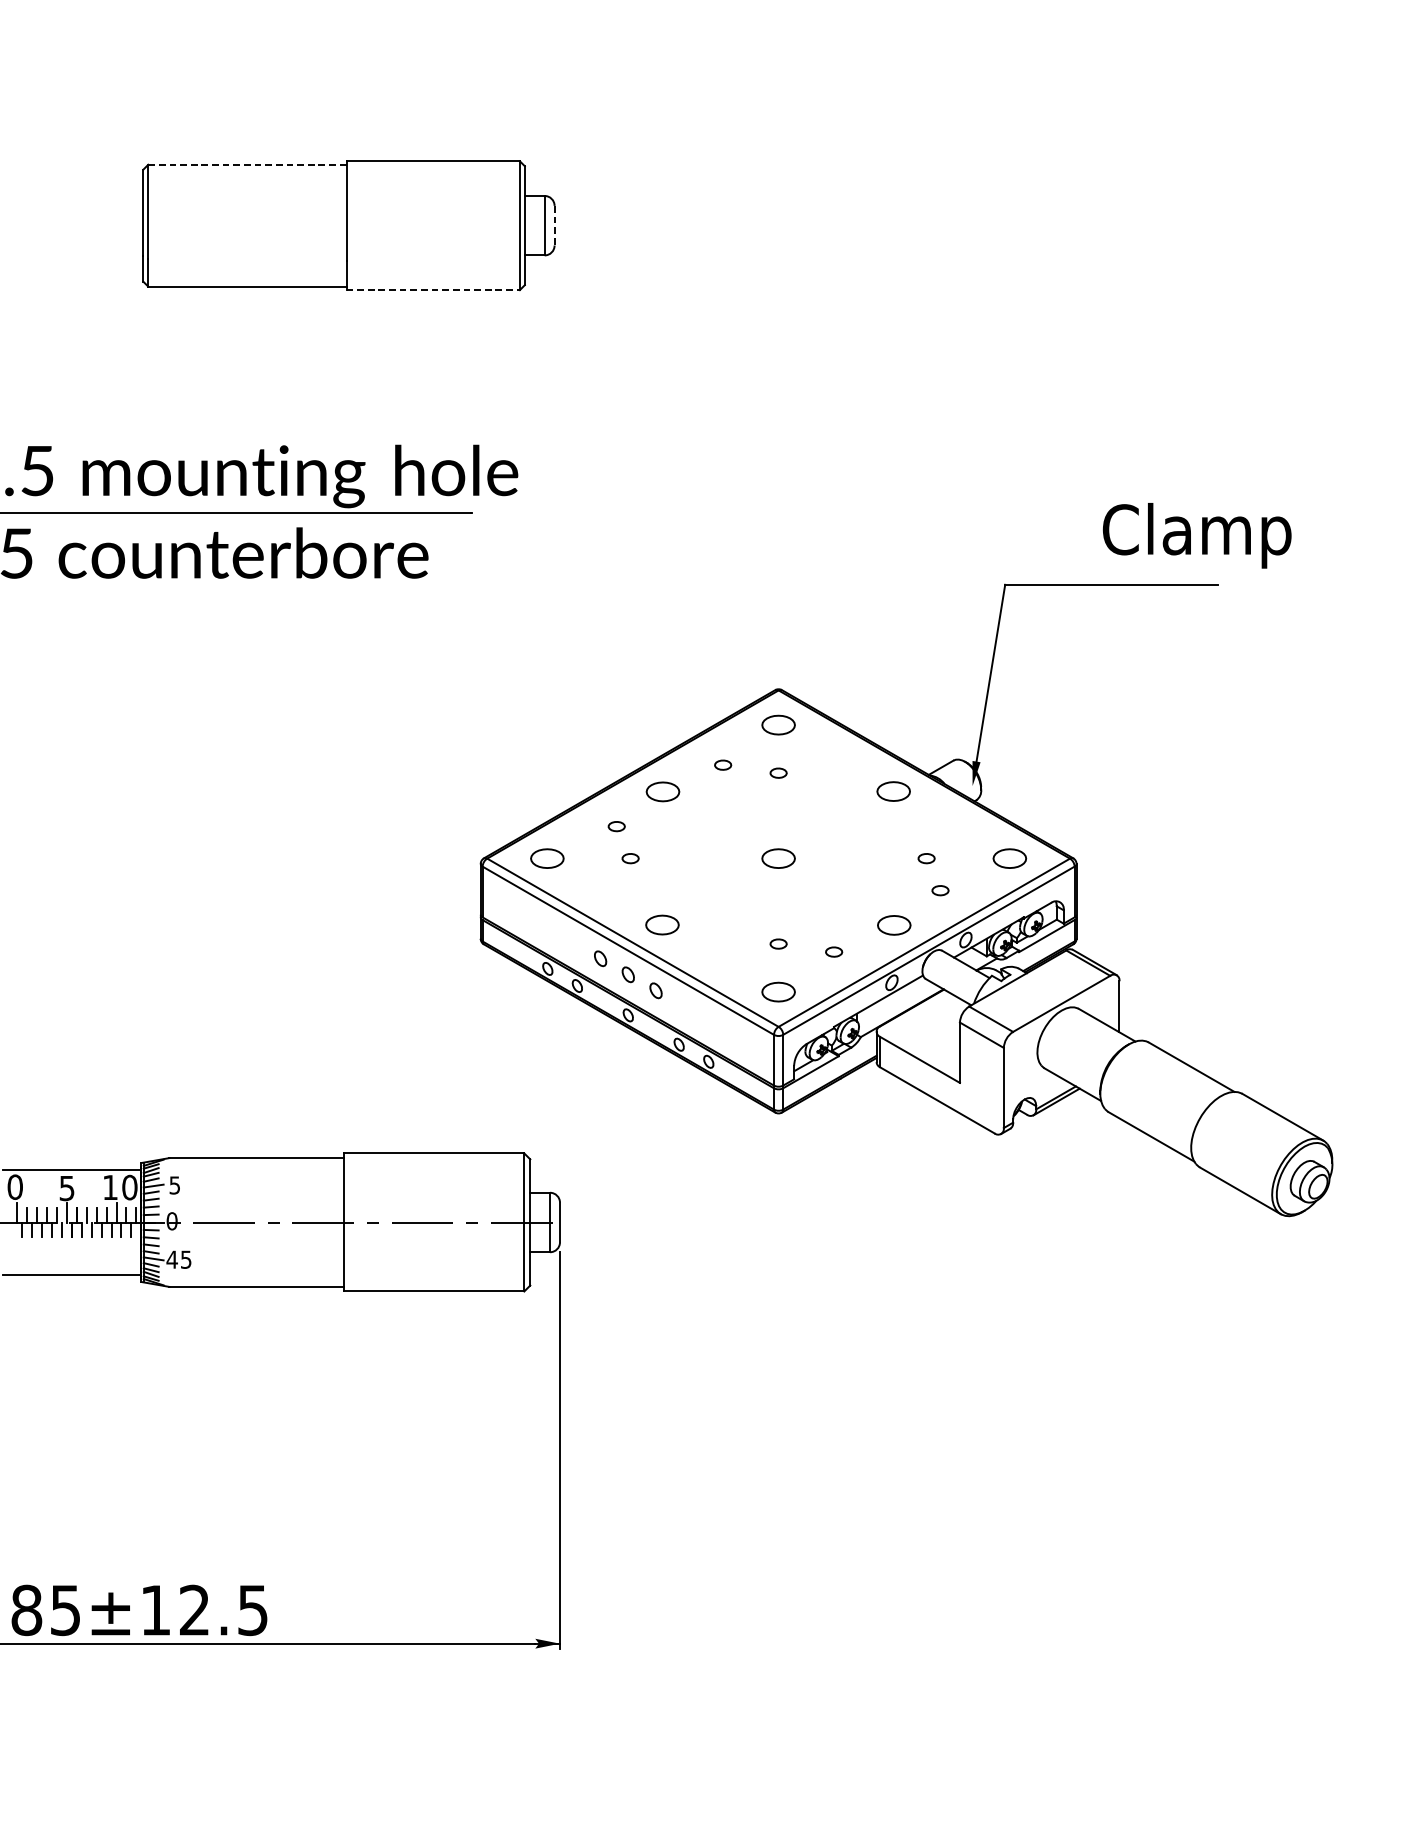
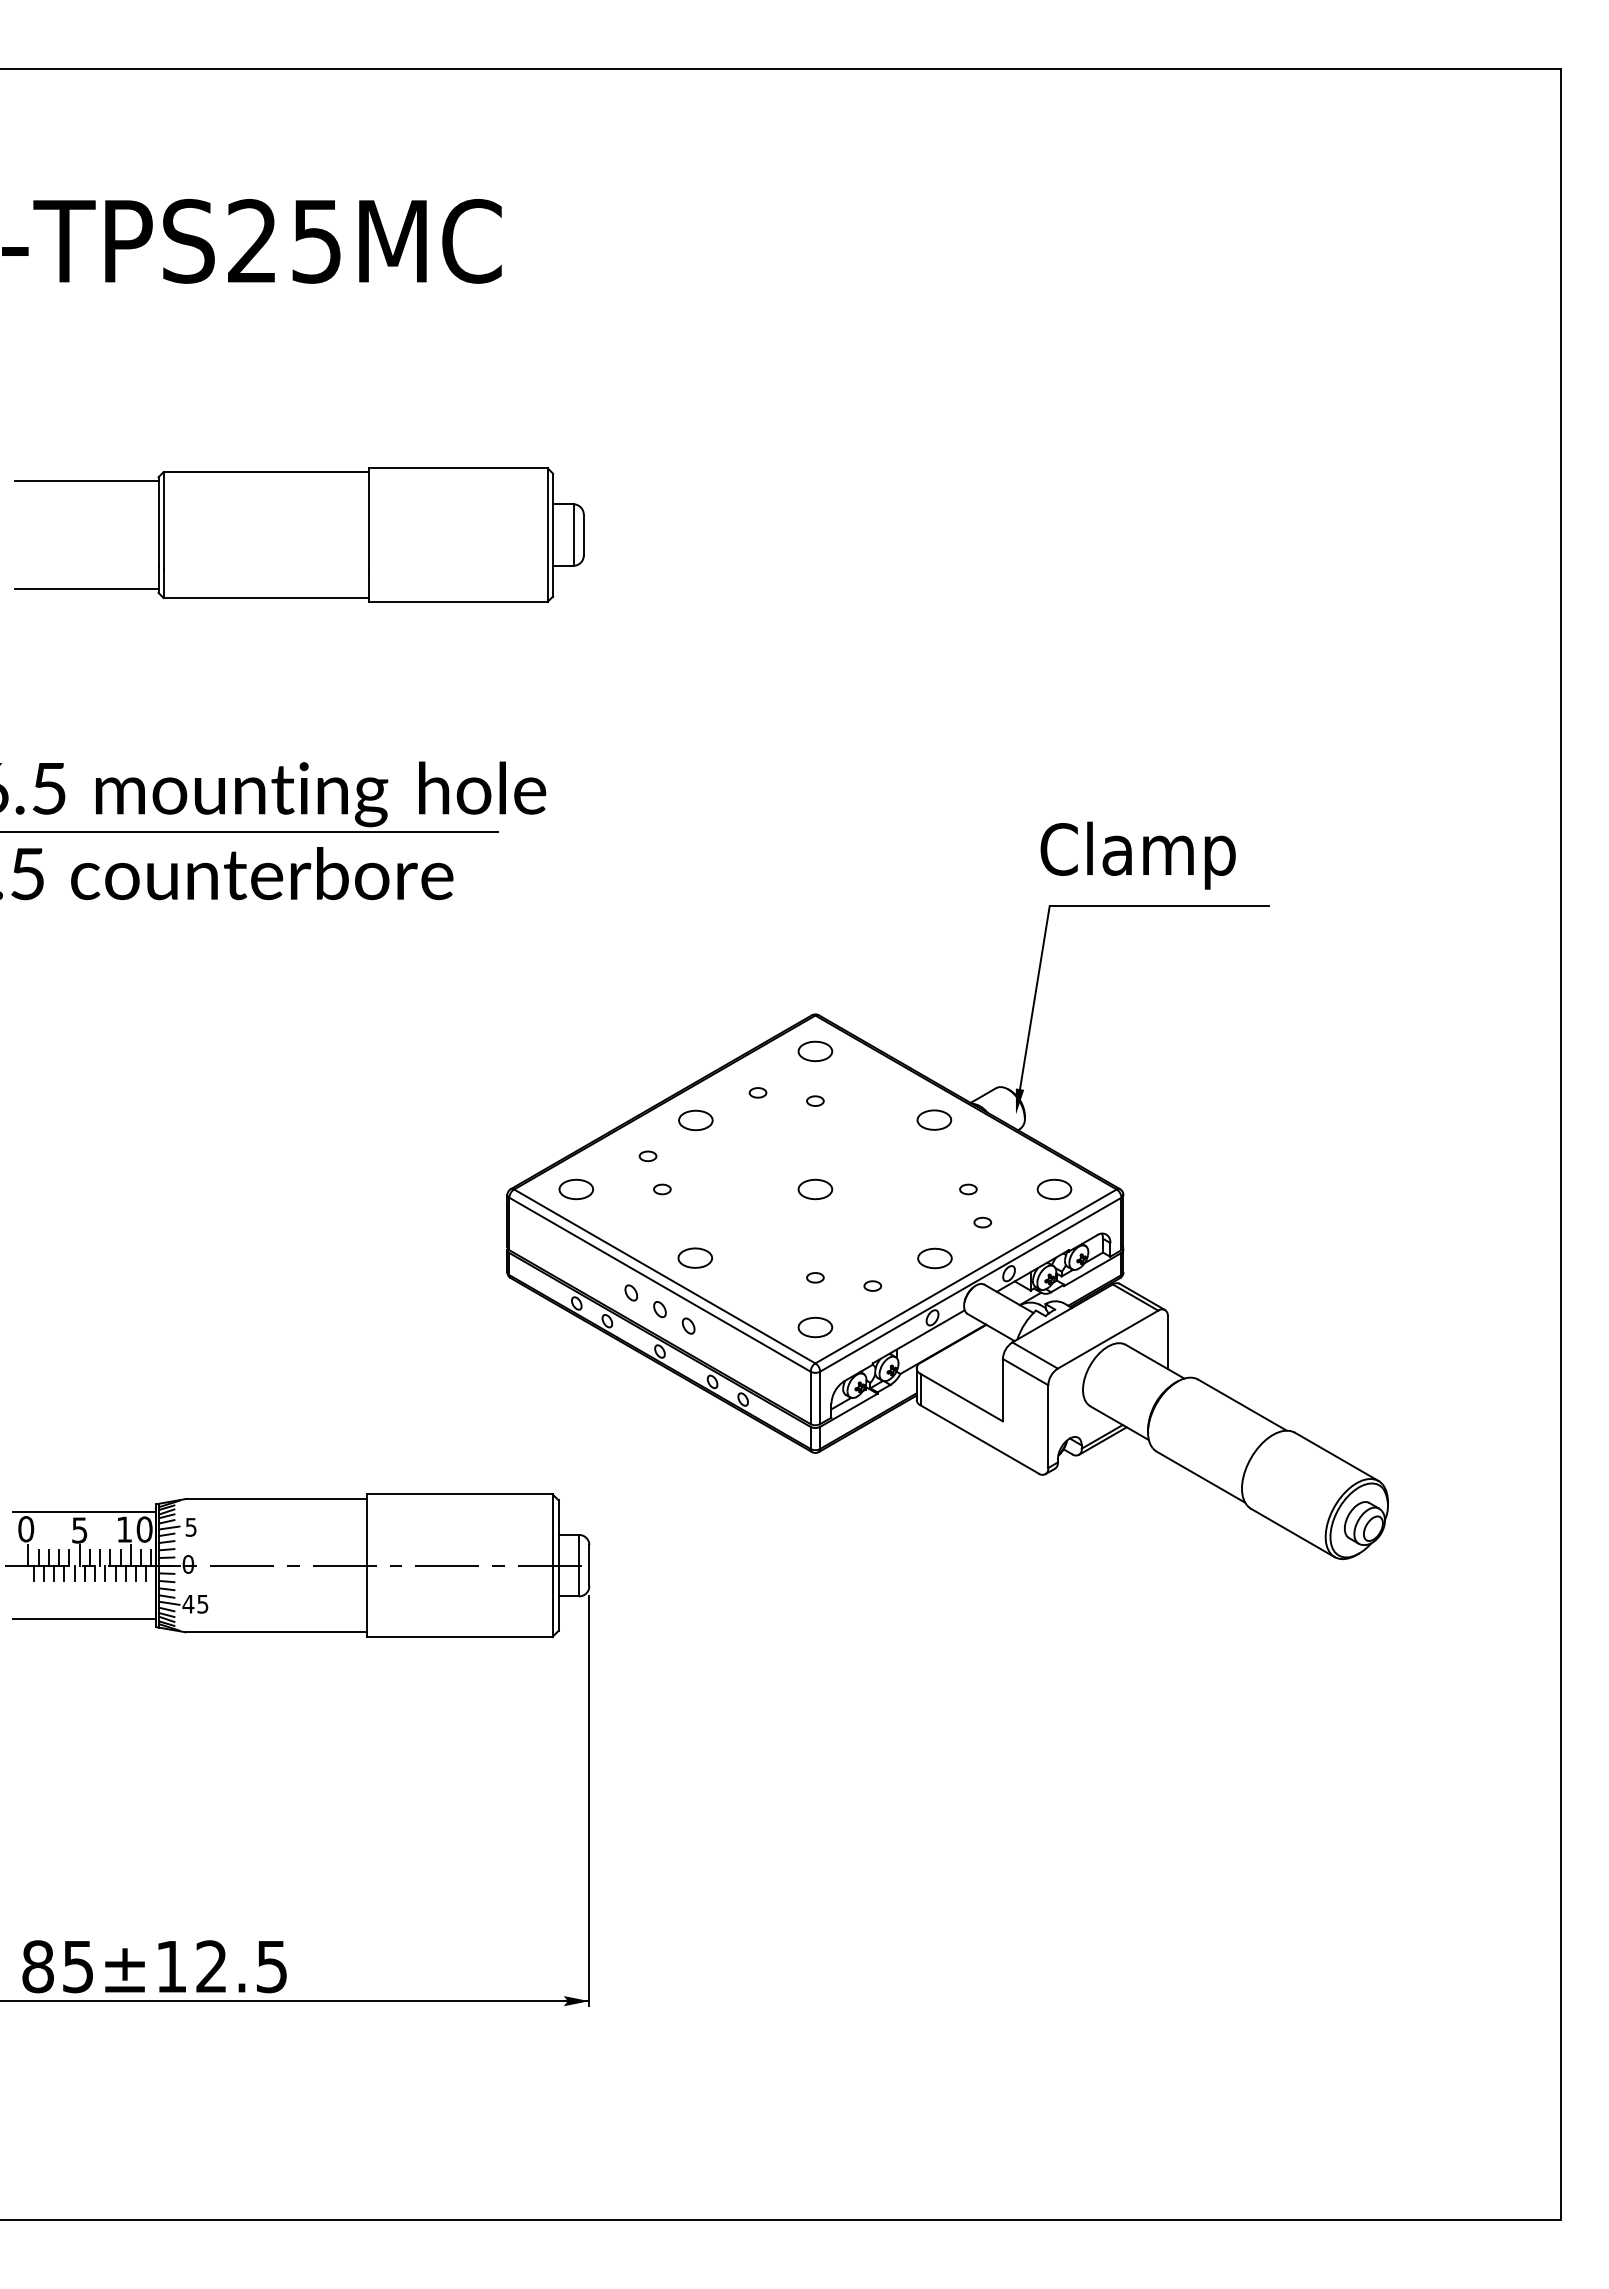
line: (246, 165) -> (265, 472), dashed -> solid
line: (73, 173) -> (86, 481), added
line: (554, 226) -> (583, 535), dashed -> solid
line: (73, 277) -> (86, 588), added
line: (433, 289) -> (458, 601), dashed -> solid
text: (1196, 535) -> (1137, 855), moved

